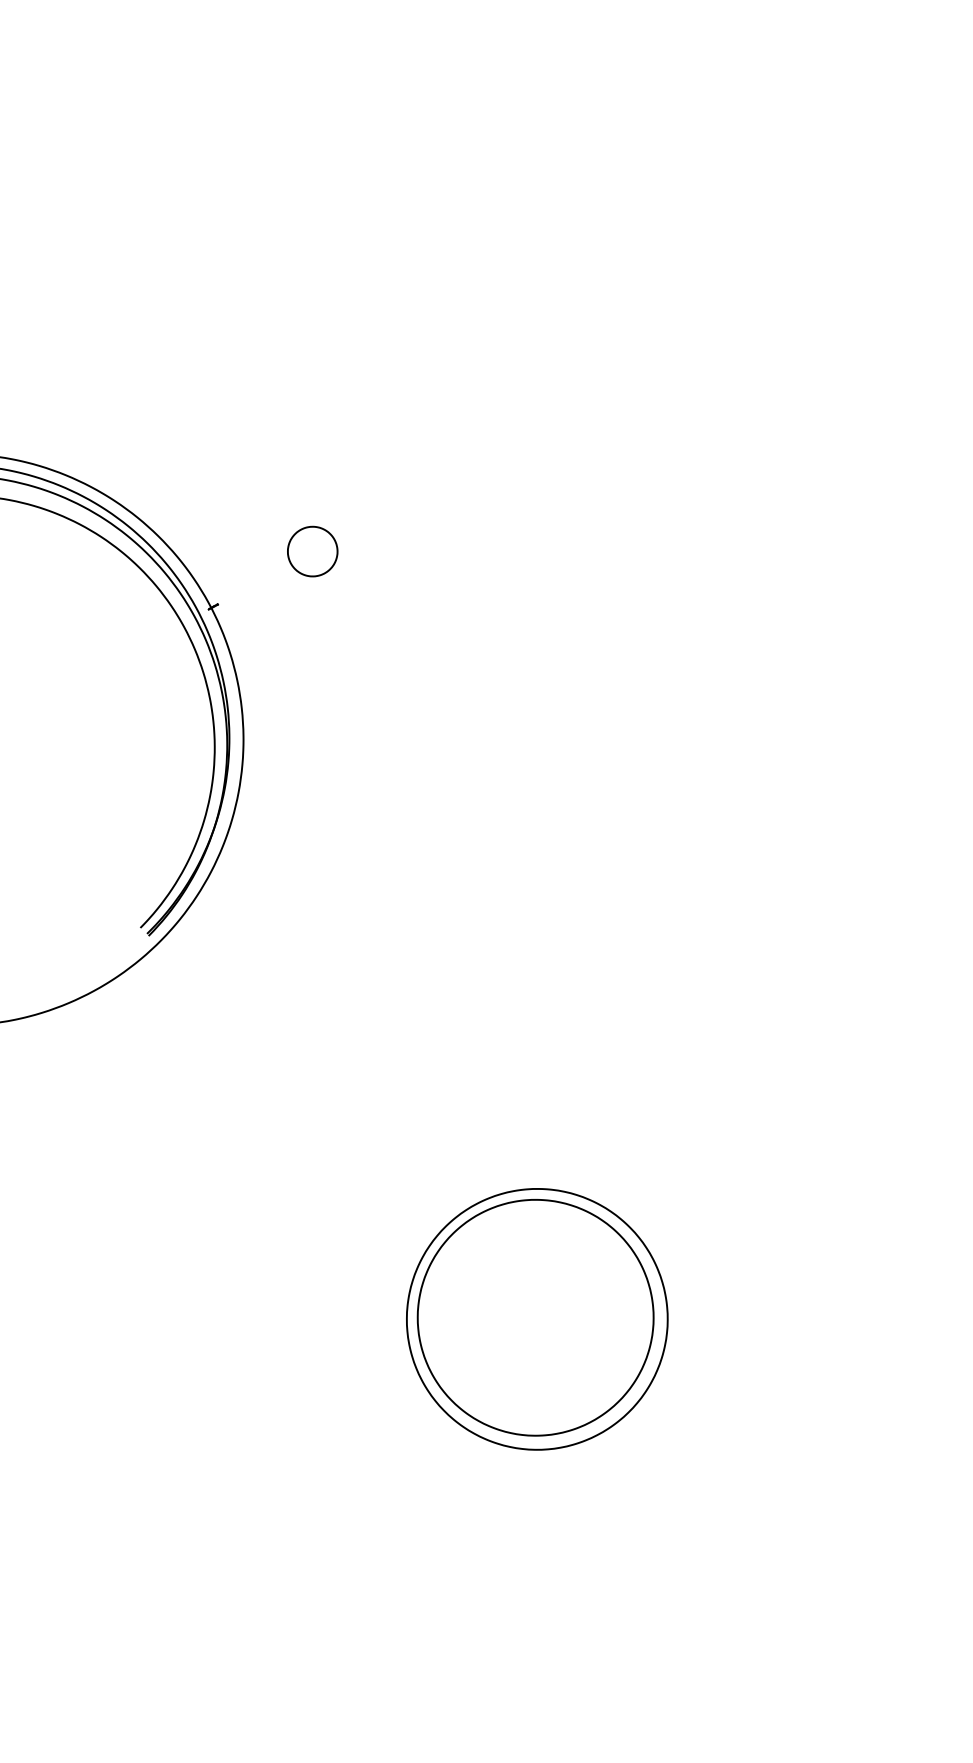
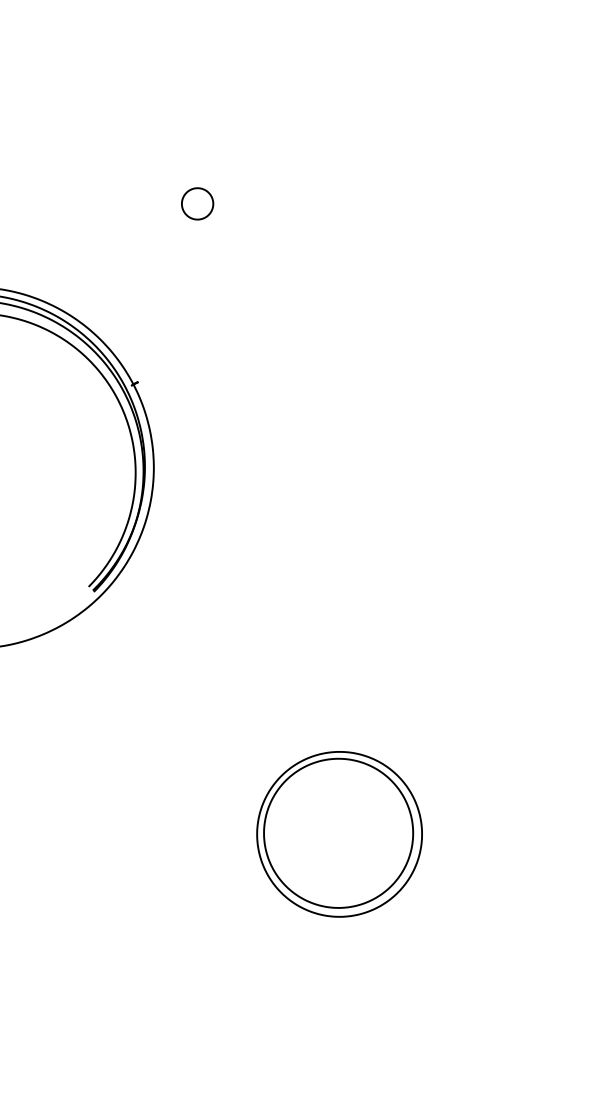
part: (312, 550) -> (197, 203), moved

